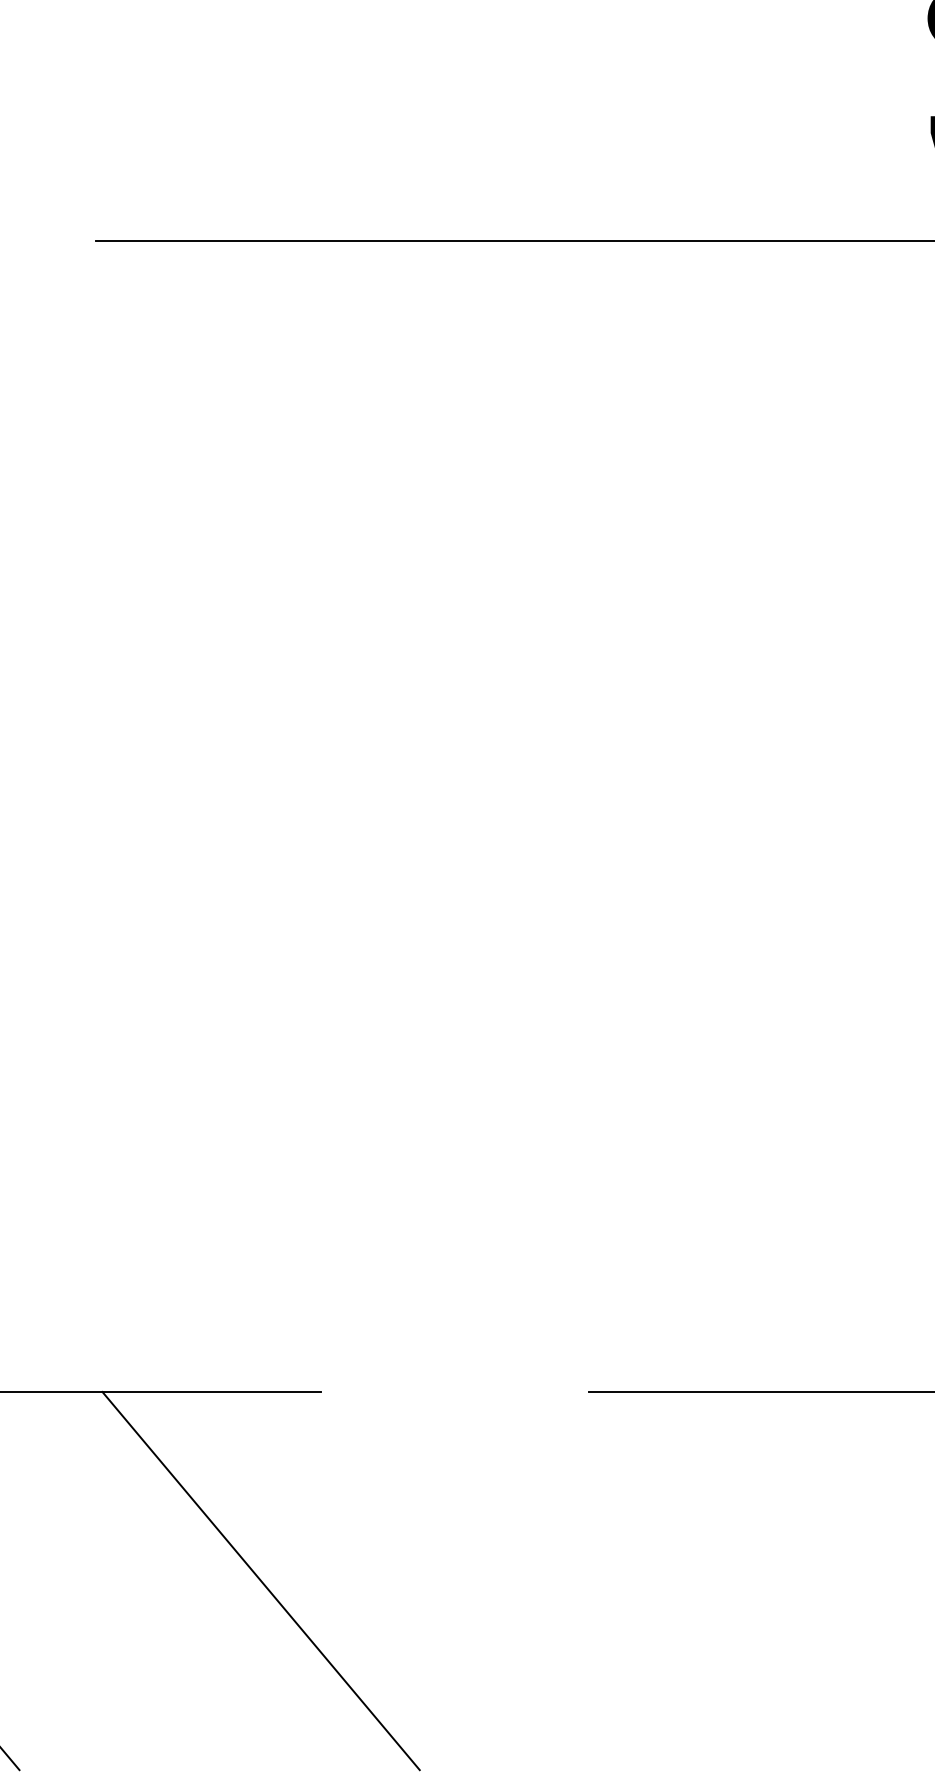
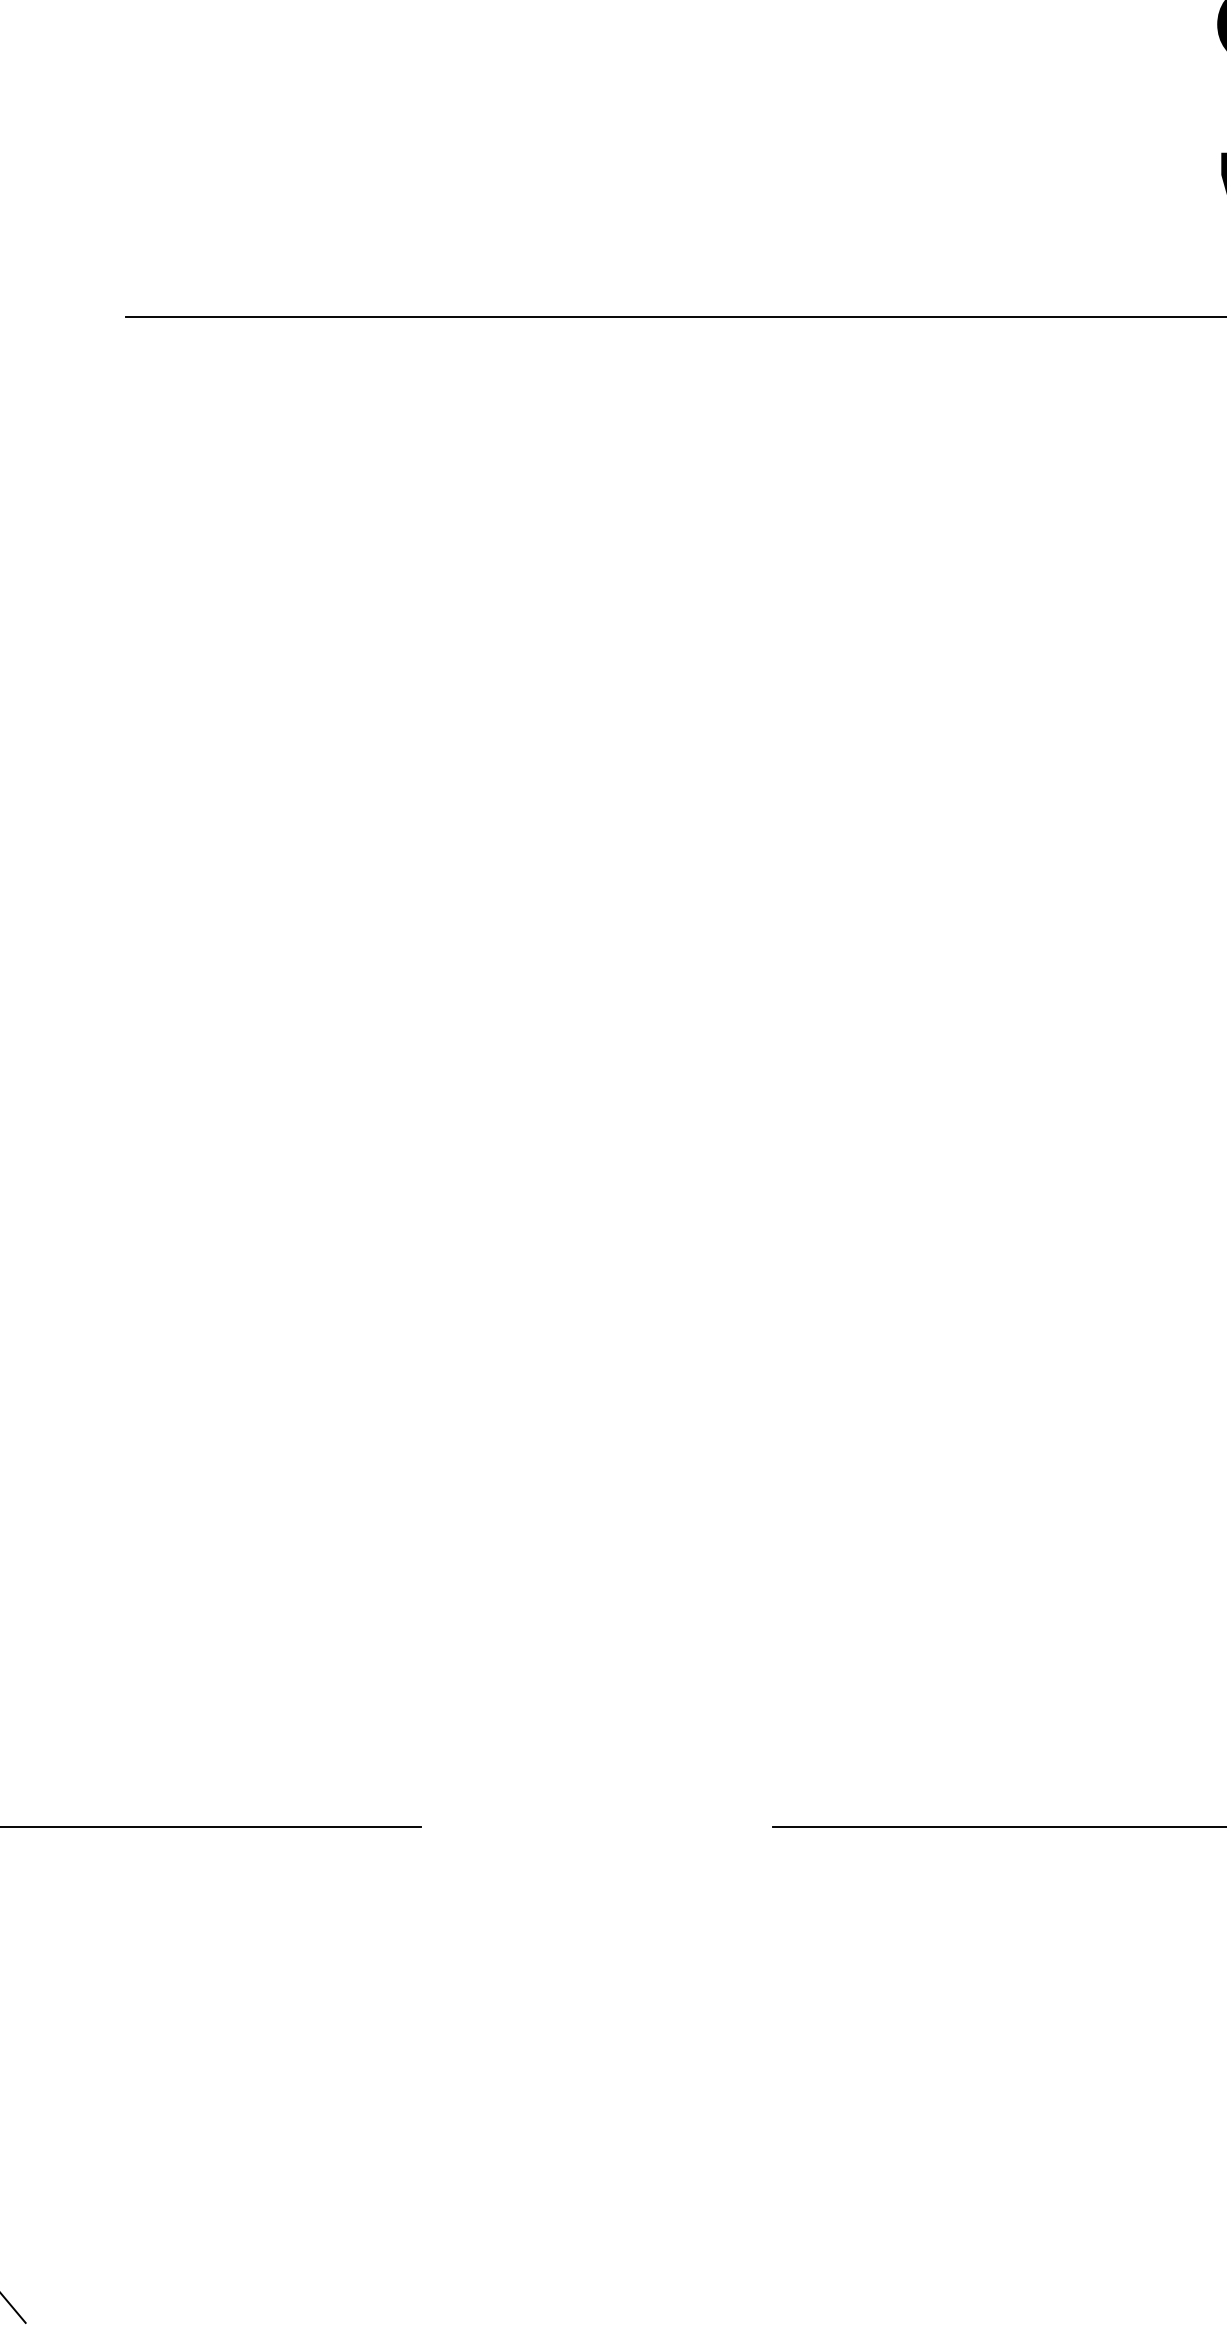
line: (260, 1580) -> (342, 2074), removed

